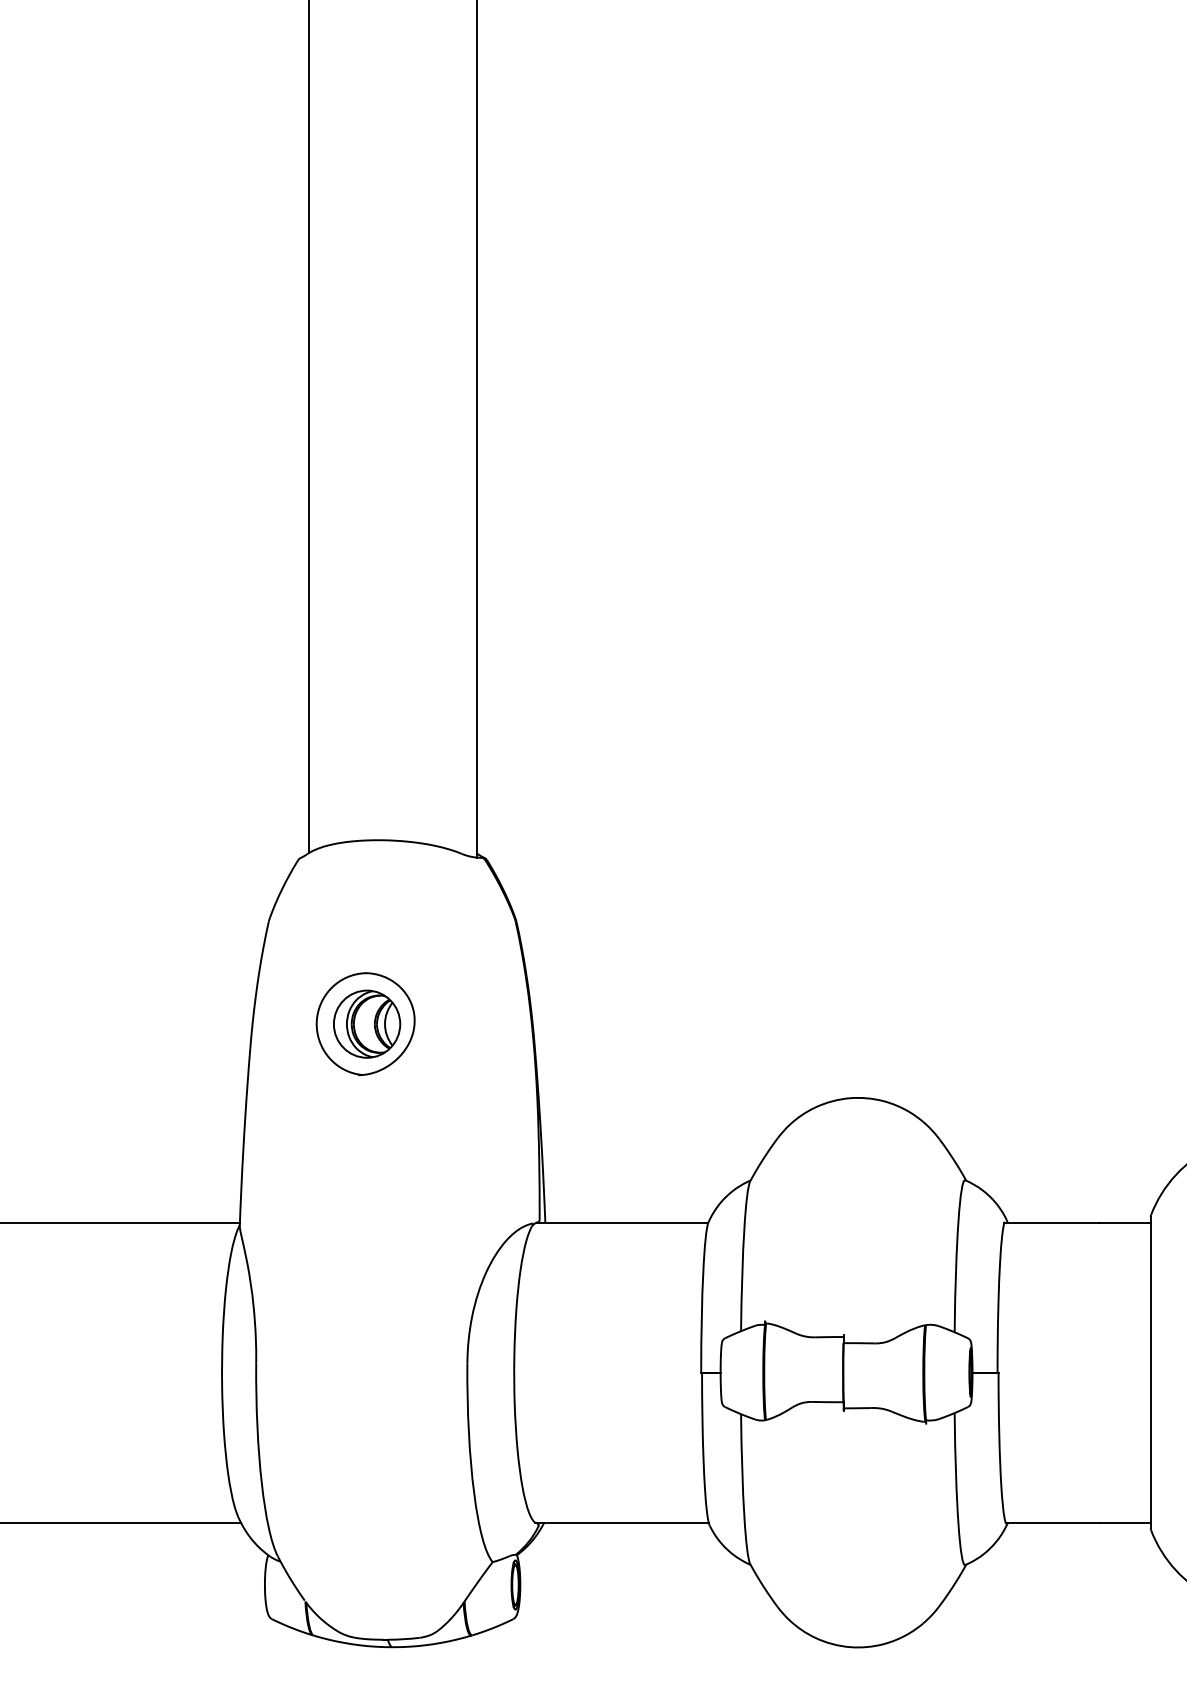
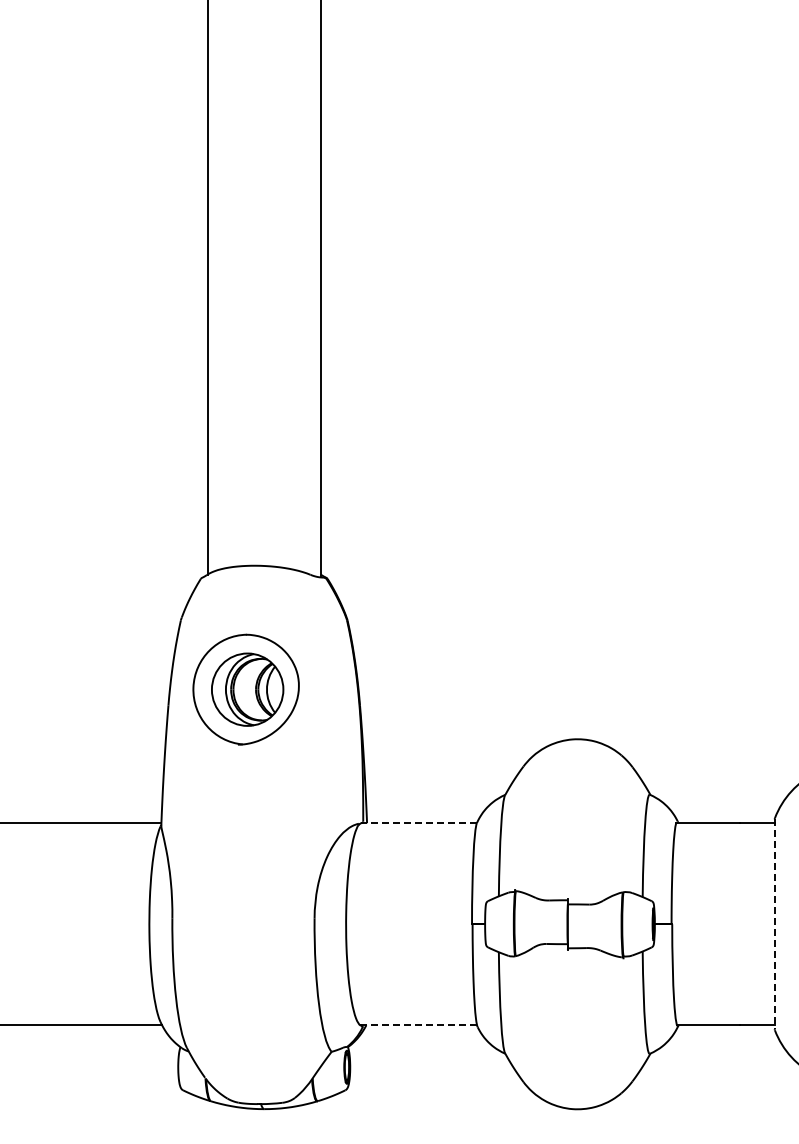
part: (364, 1023) -> (245, 689), size x1.6
line: (623, 1223) -> (419, 823), solid -> dashed
line: (1150, 1372) -> (774, 924), solid -> dashed
line: (623, 1522) -> (419, 1025), solid -> dashed

